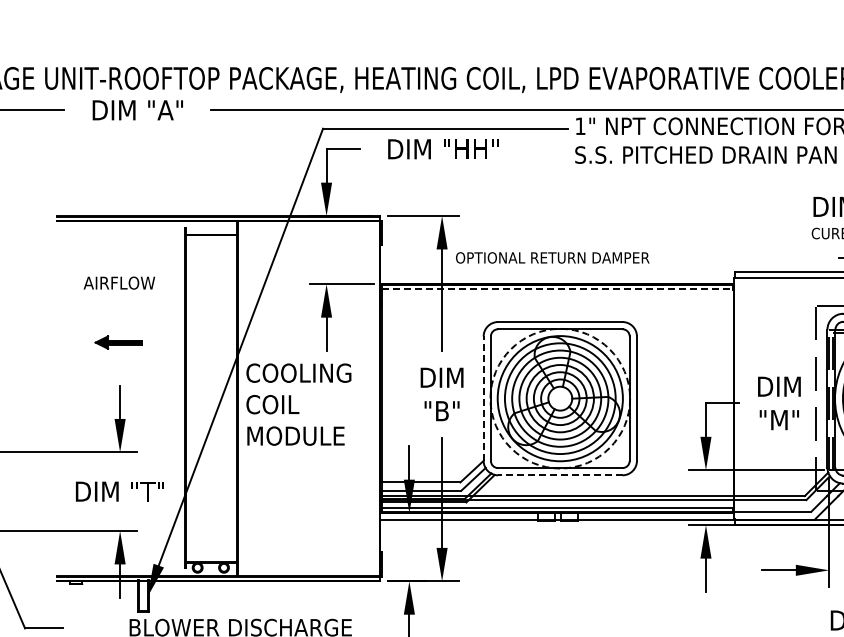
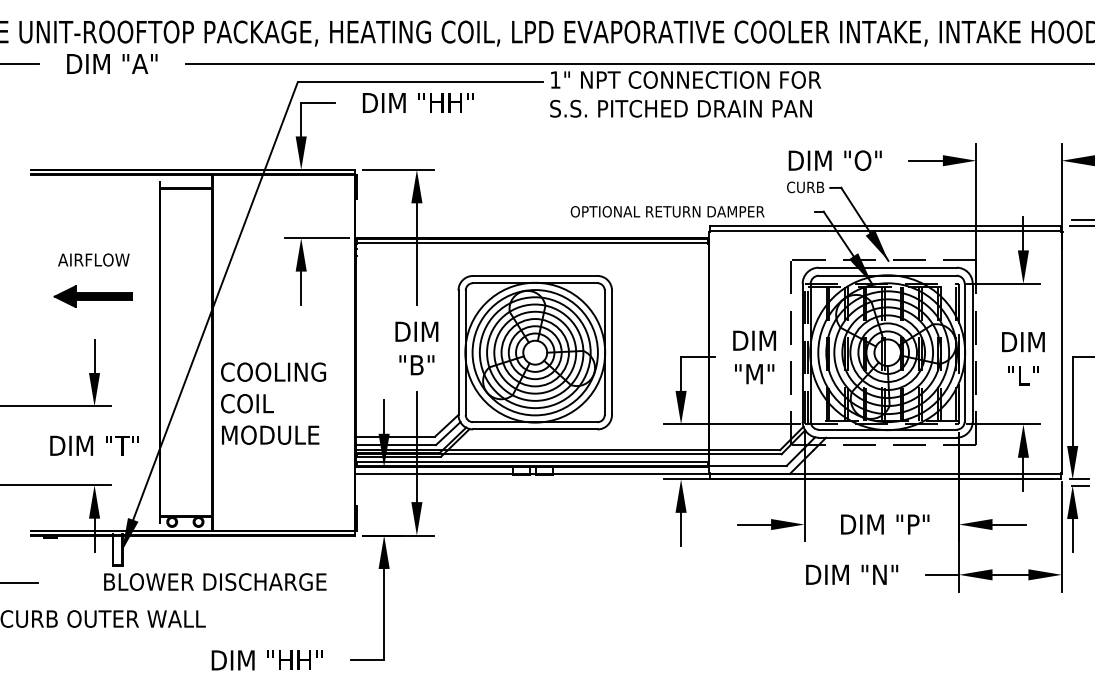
text: (552, 257) -> (667, 211), moved
text: (119, 282) -> (93, 259), moved
line: (557, 289) -> (532, 243), dashed -> solid
part: (118, 342) -> (92, 296), size x1.67
line: (483, 398) -> (458, 352), dashed -> solid
circle: (560, 398) -> (535, 352), dashed -> solid
text: (298, 404) -> (273, 403), moved
line: (559, 475) -> (534, 429), dashed -> solid

